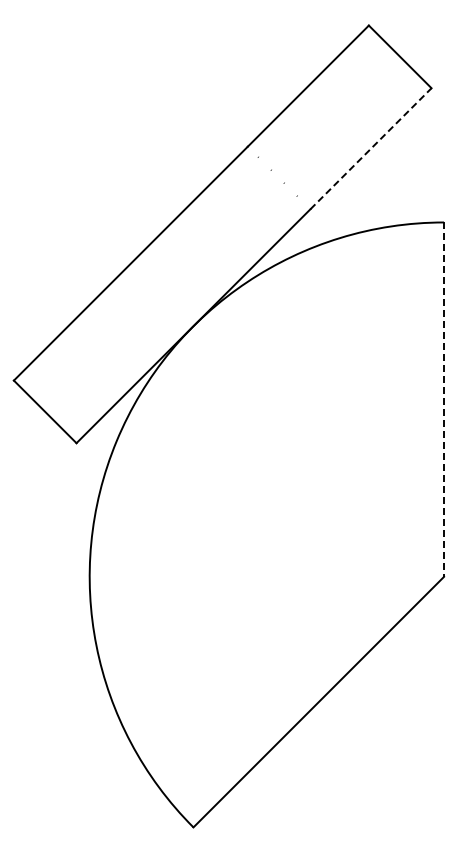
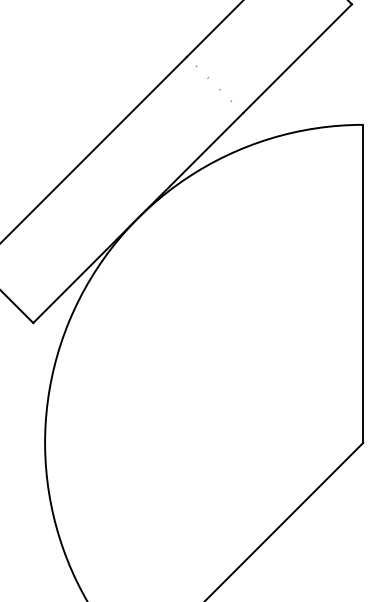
line: (370, 148) -> (297, 58), dashed -> solid
line: (444, 400) -> (363, 284), dashed -> solid

